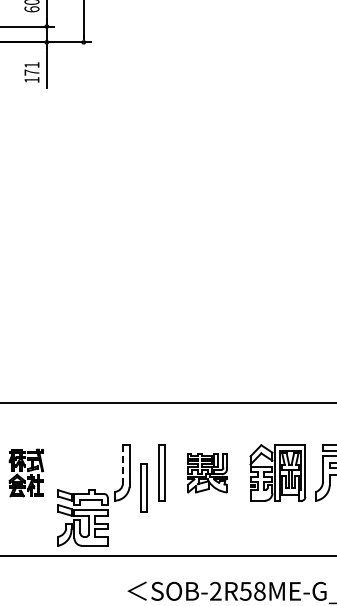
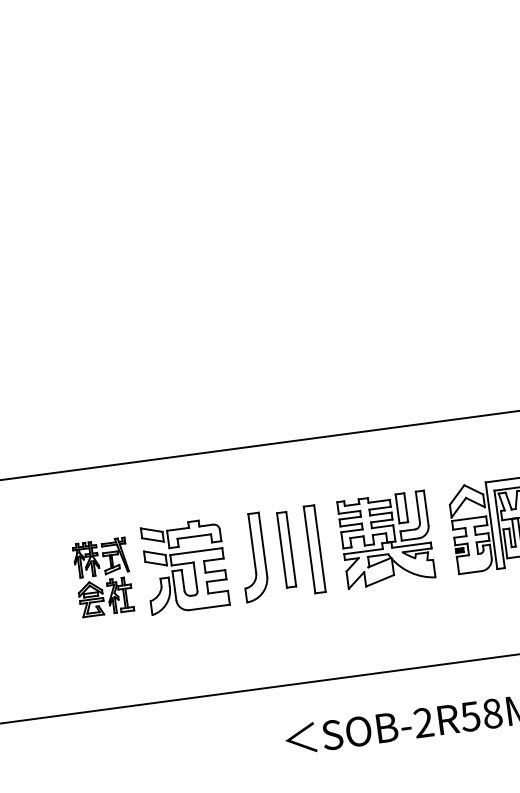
line: (123, 464) -> (253, 544), dashed -> solid
part: (207, 472) -> (385, 539), size x1.43
part: (143, 487) -> (285, 549), moved
part: (82, 517) -> (184, 565), moved

